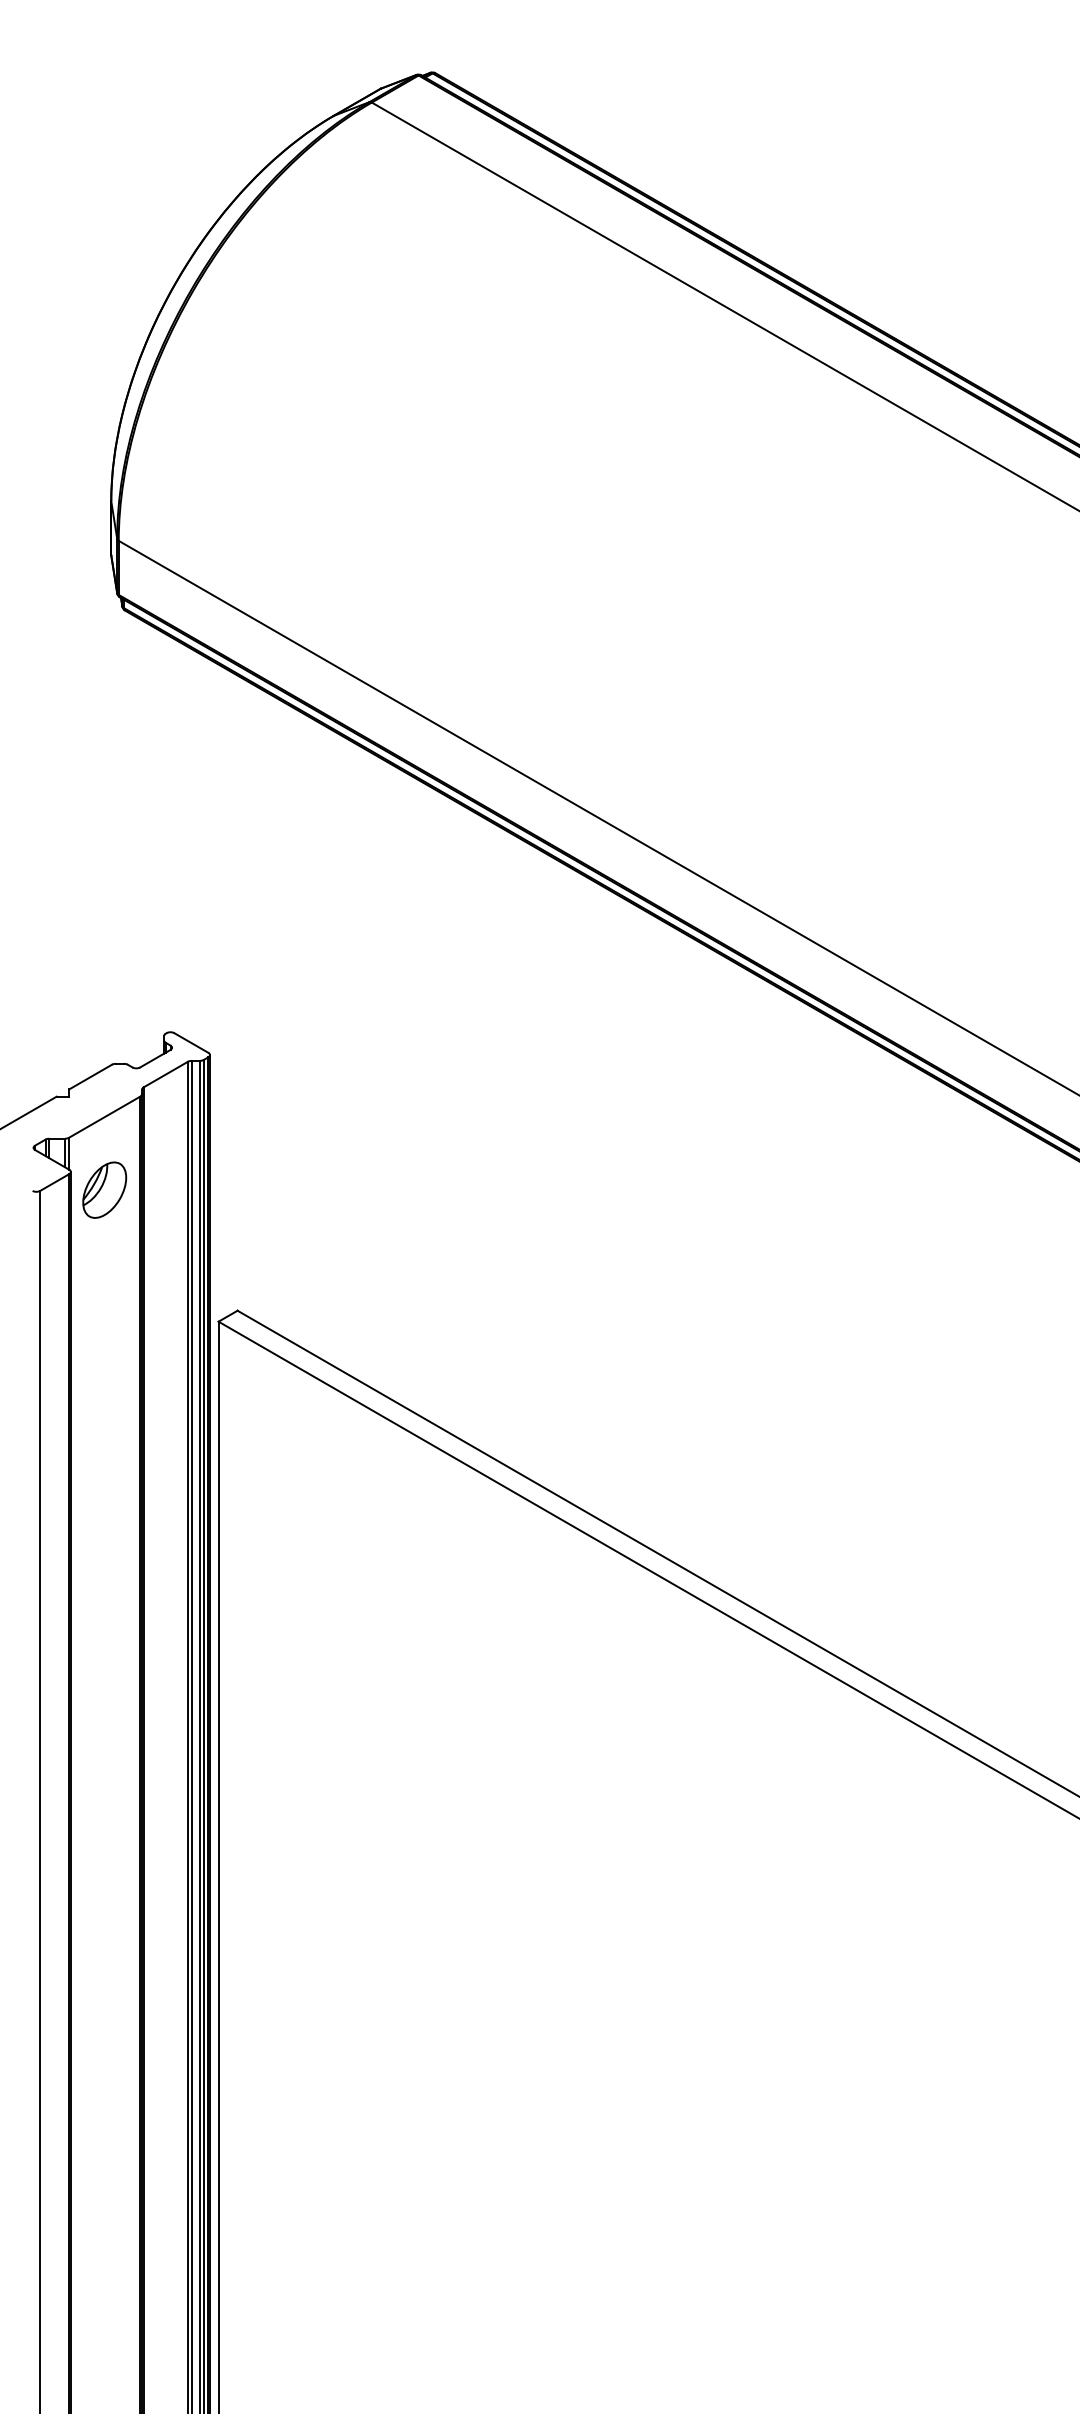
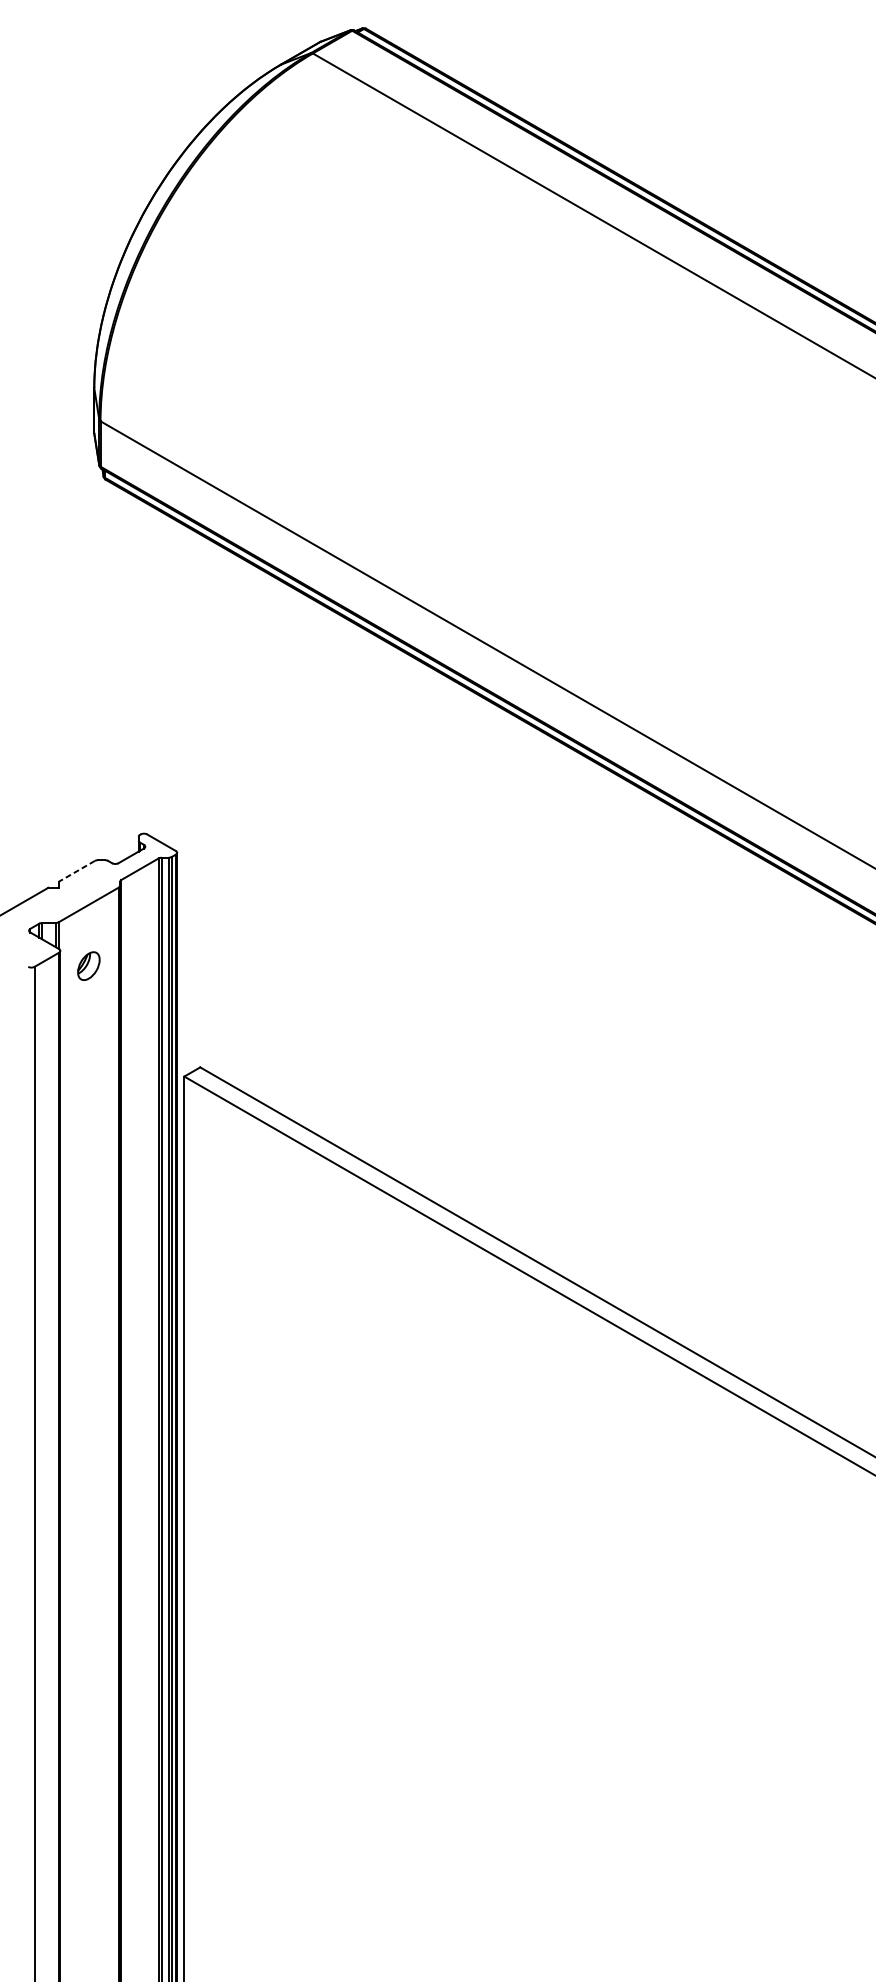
line: (90, 1077) -> (76, 871), solid -> dashed
part: (104, 1189) -> (88, 965), size x0.6

